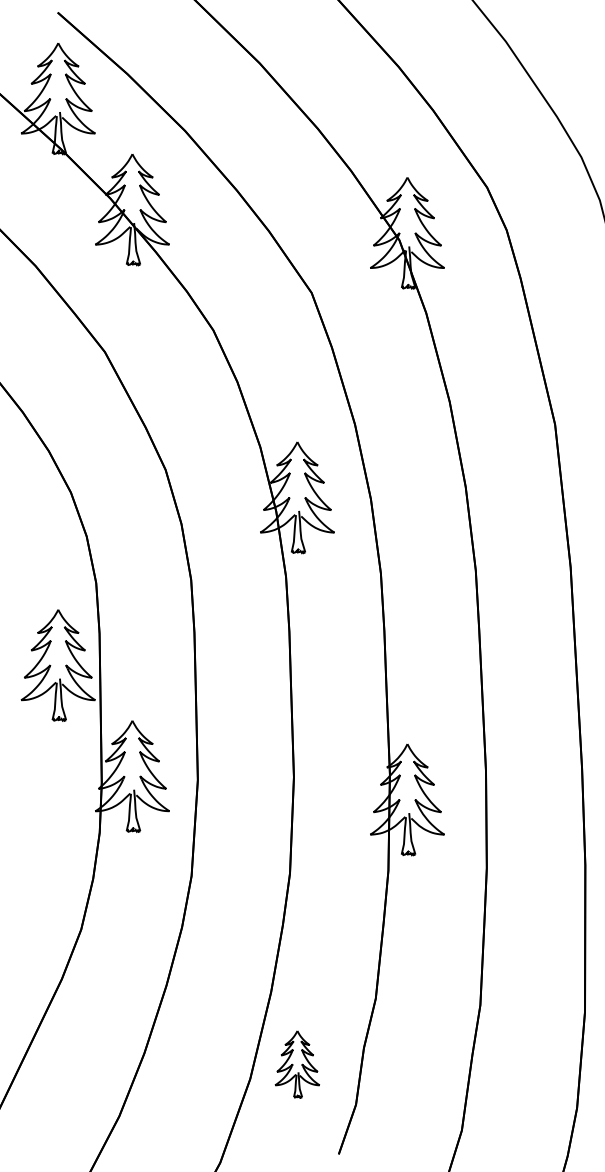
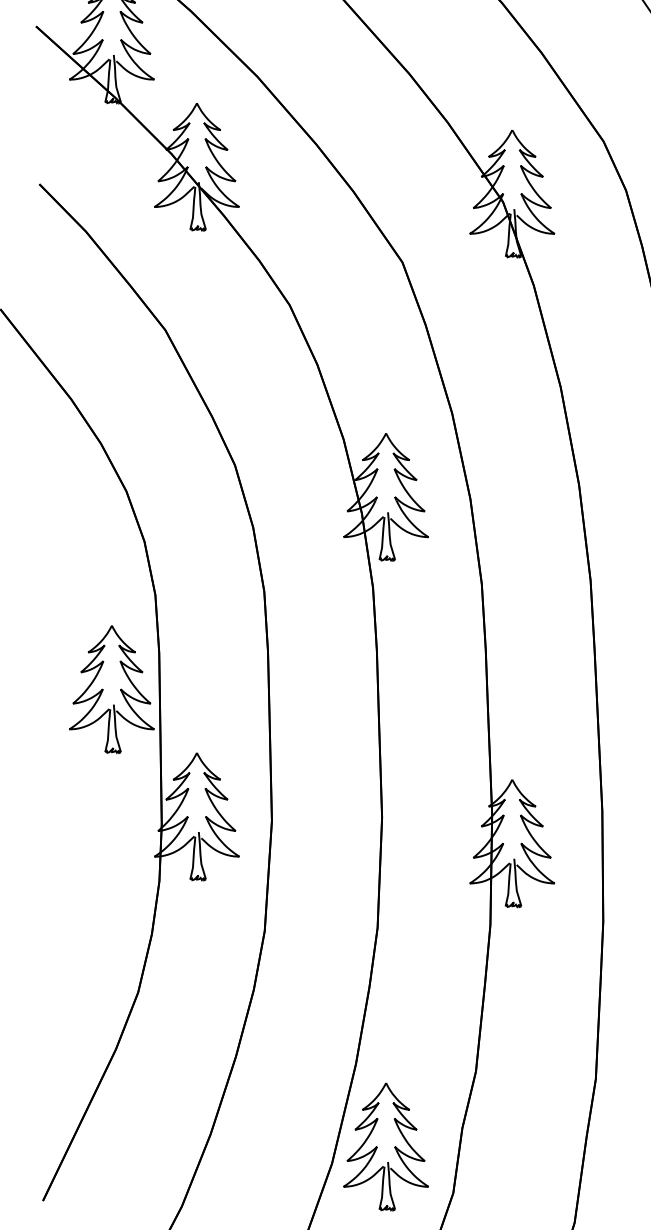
part: (297, 1064) -> (386, 1147), size x1.67

